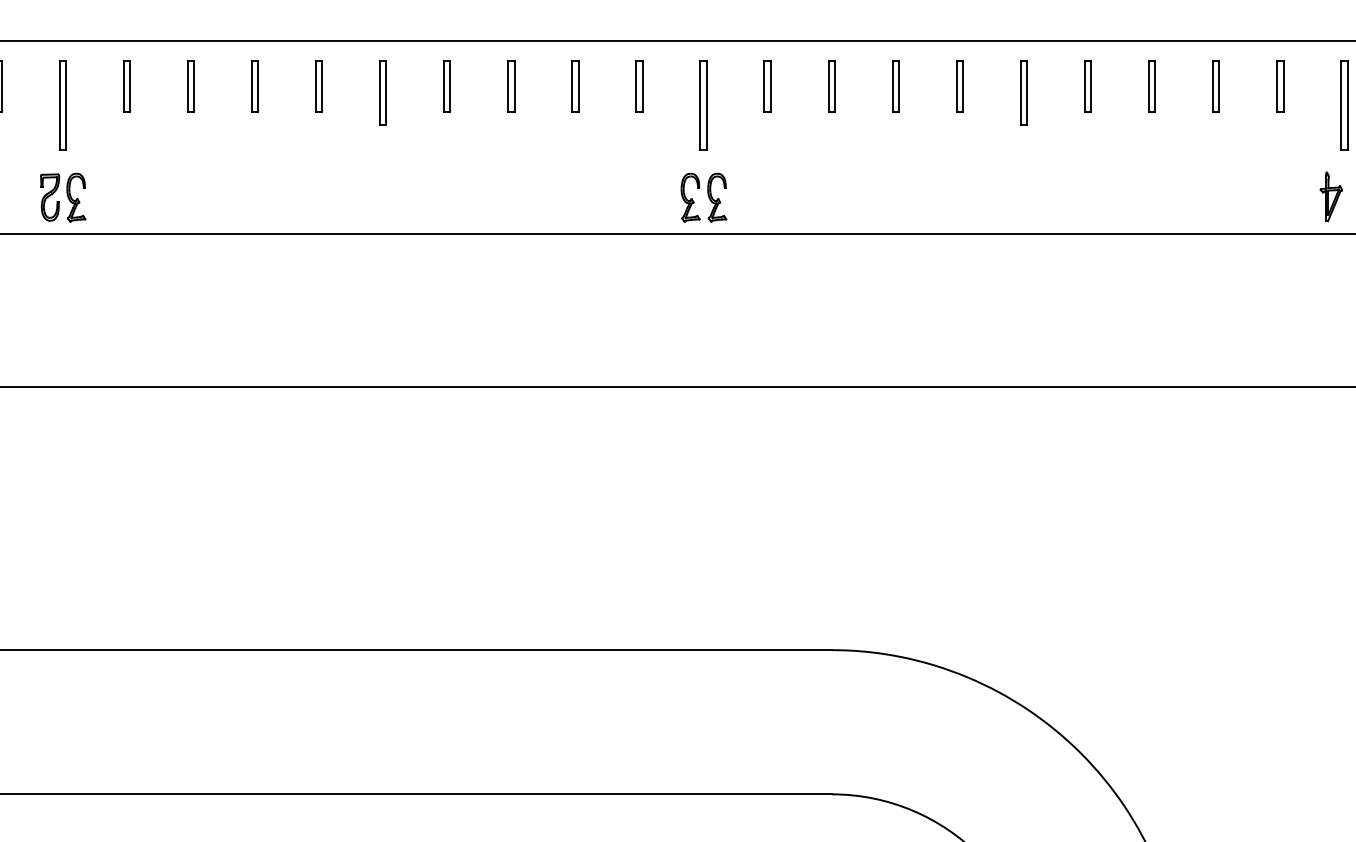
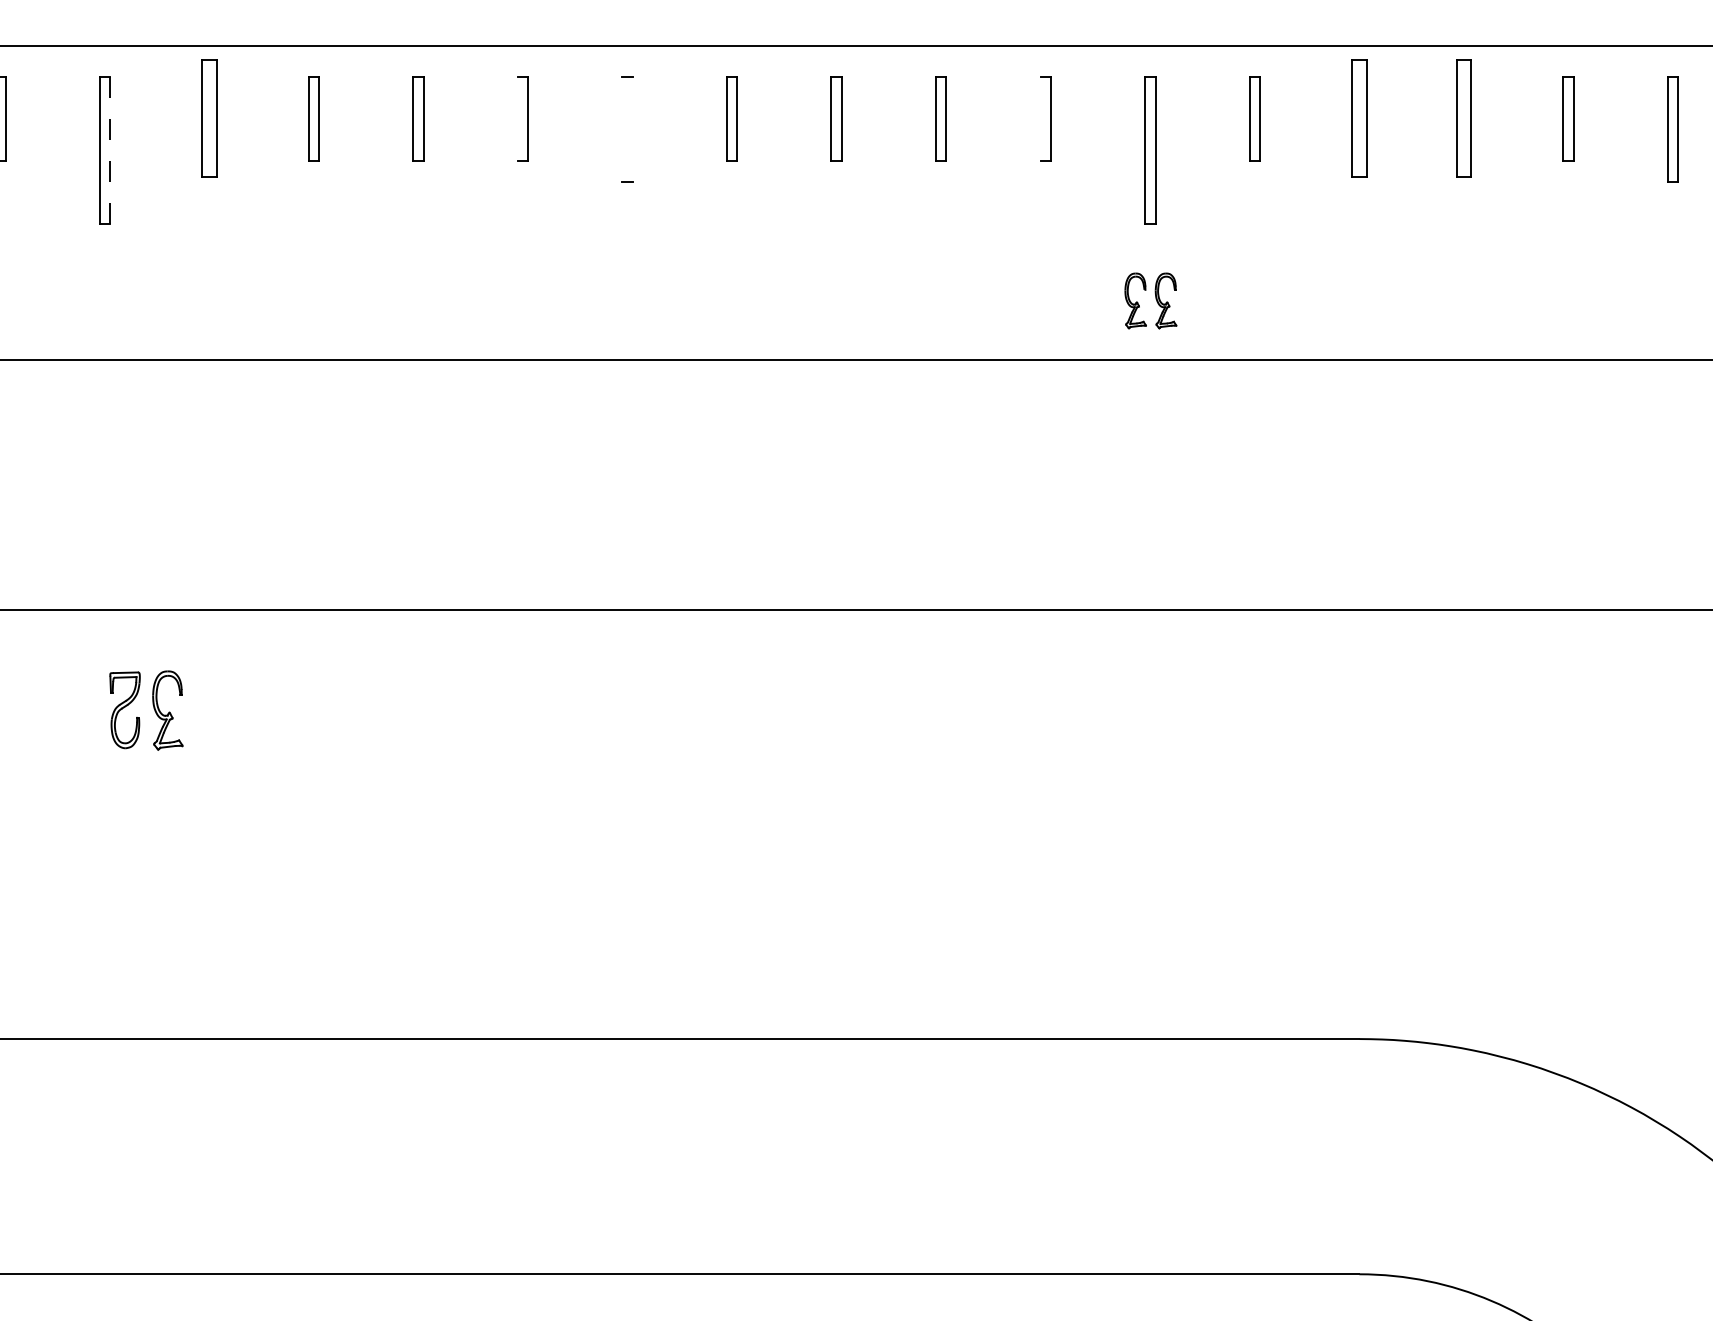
line: (315, 85) -> (517, 117), removed
line: (636, 85) -> (1040, 117), removed
part: (126, 86) -> (208, 119), size x1.4
part: (831, 86) -> (1358, 119), size x1.4
part: (895, 86) -> (1463, 119), size x1.4
line: (379, 92) -> (621, 129), removed
line: (386, 92) -> (633, 129), removed
line: (65, 105) -> (109, 150), solid -> dashed
part: (63, 197) -> (146, 710), moved
part: (703, 197) -> (1150, 300), size x0.7

